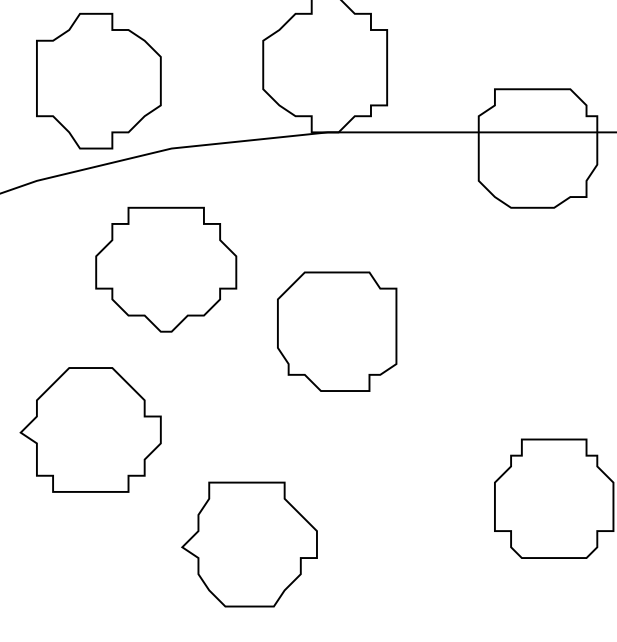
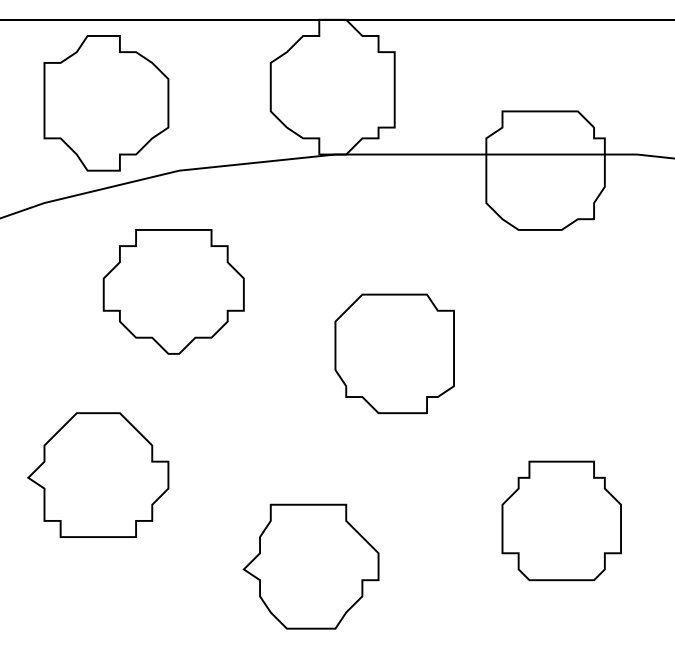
part: (336, 331) -> (394, 353), moved
part: (90, 429) -> (98, 474), moved
part: (248, 544) -> (310, 566), moved

